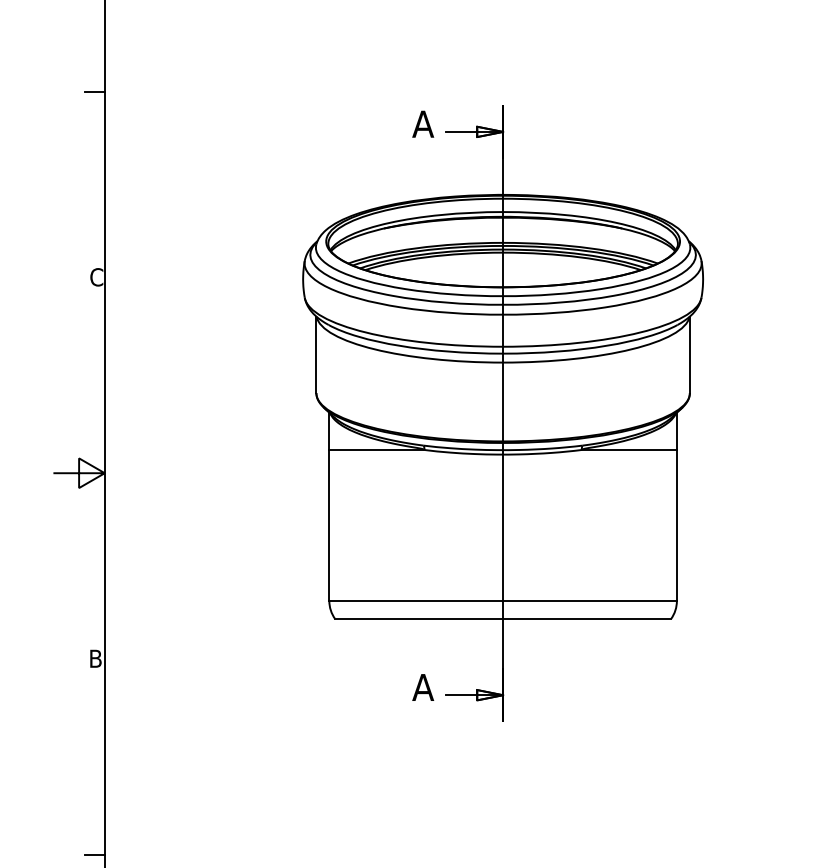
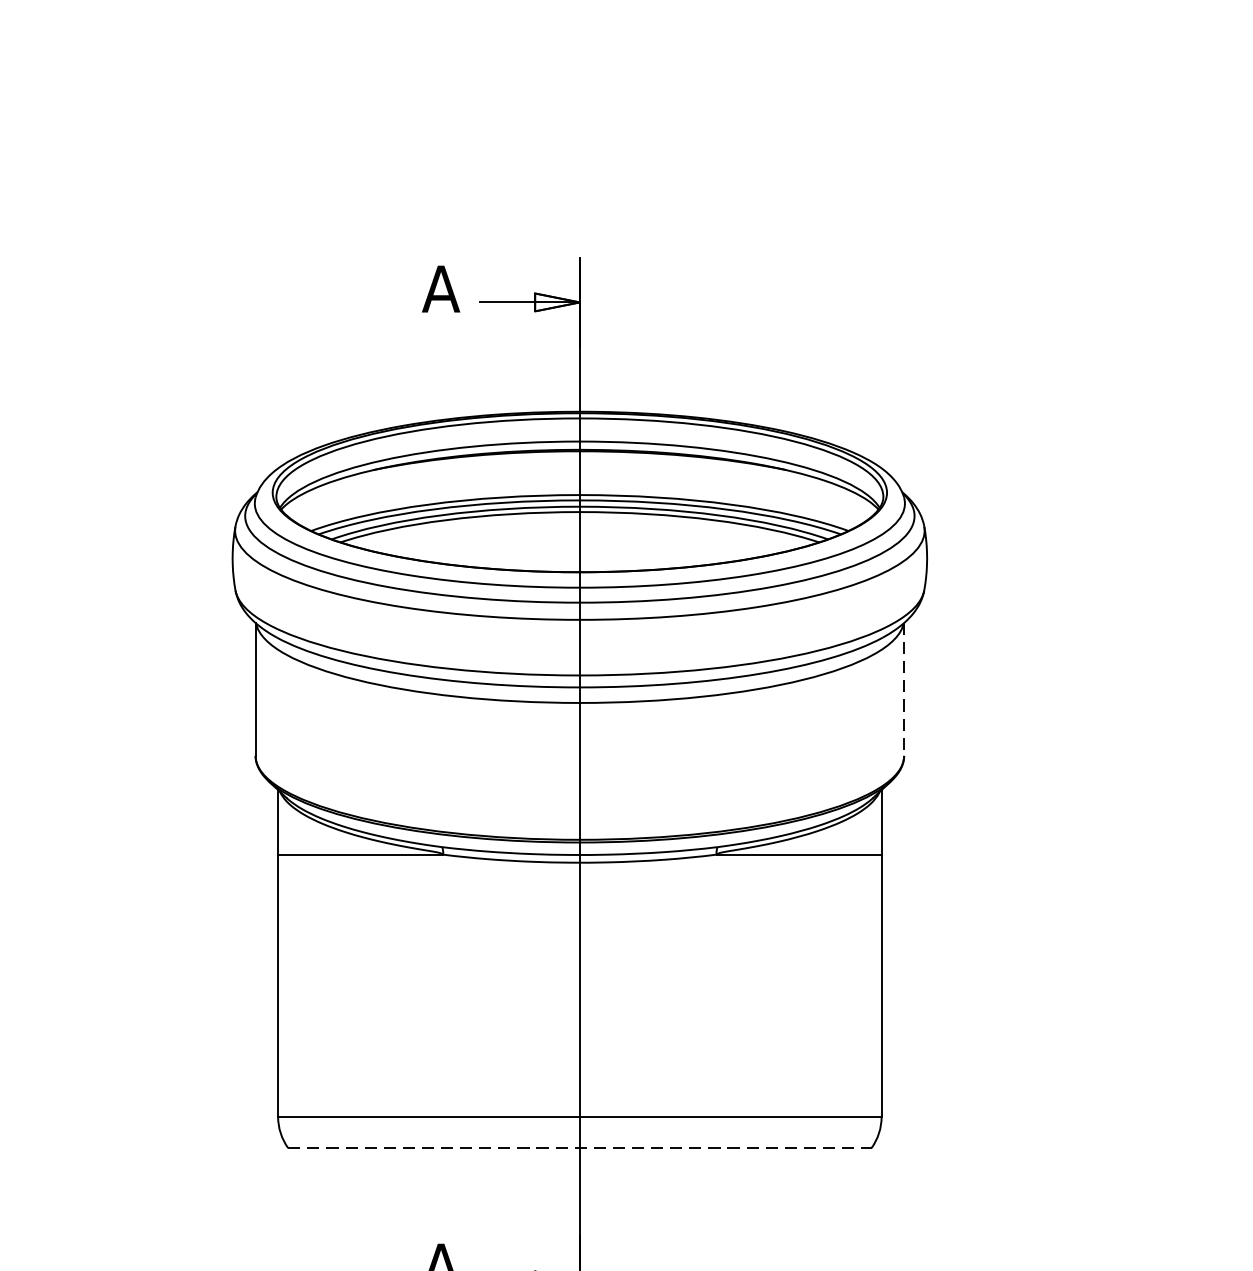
line: (689, 355) -> (903, 690), solid -> dashed
line: (503, 618) -> (580, 1147), solid -> dashed

